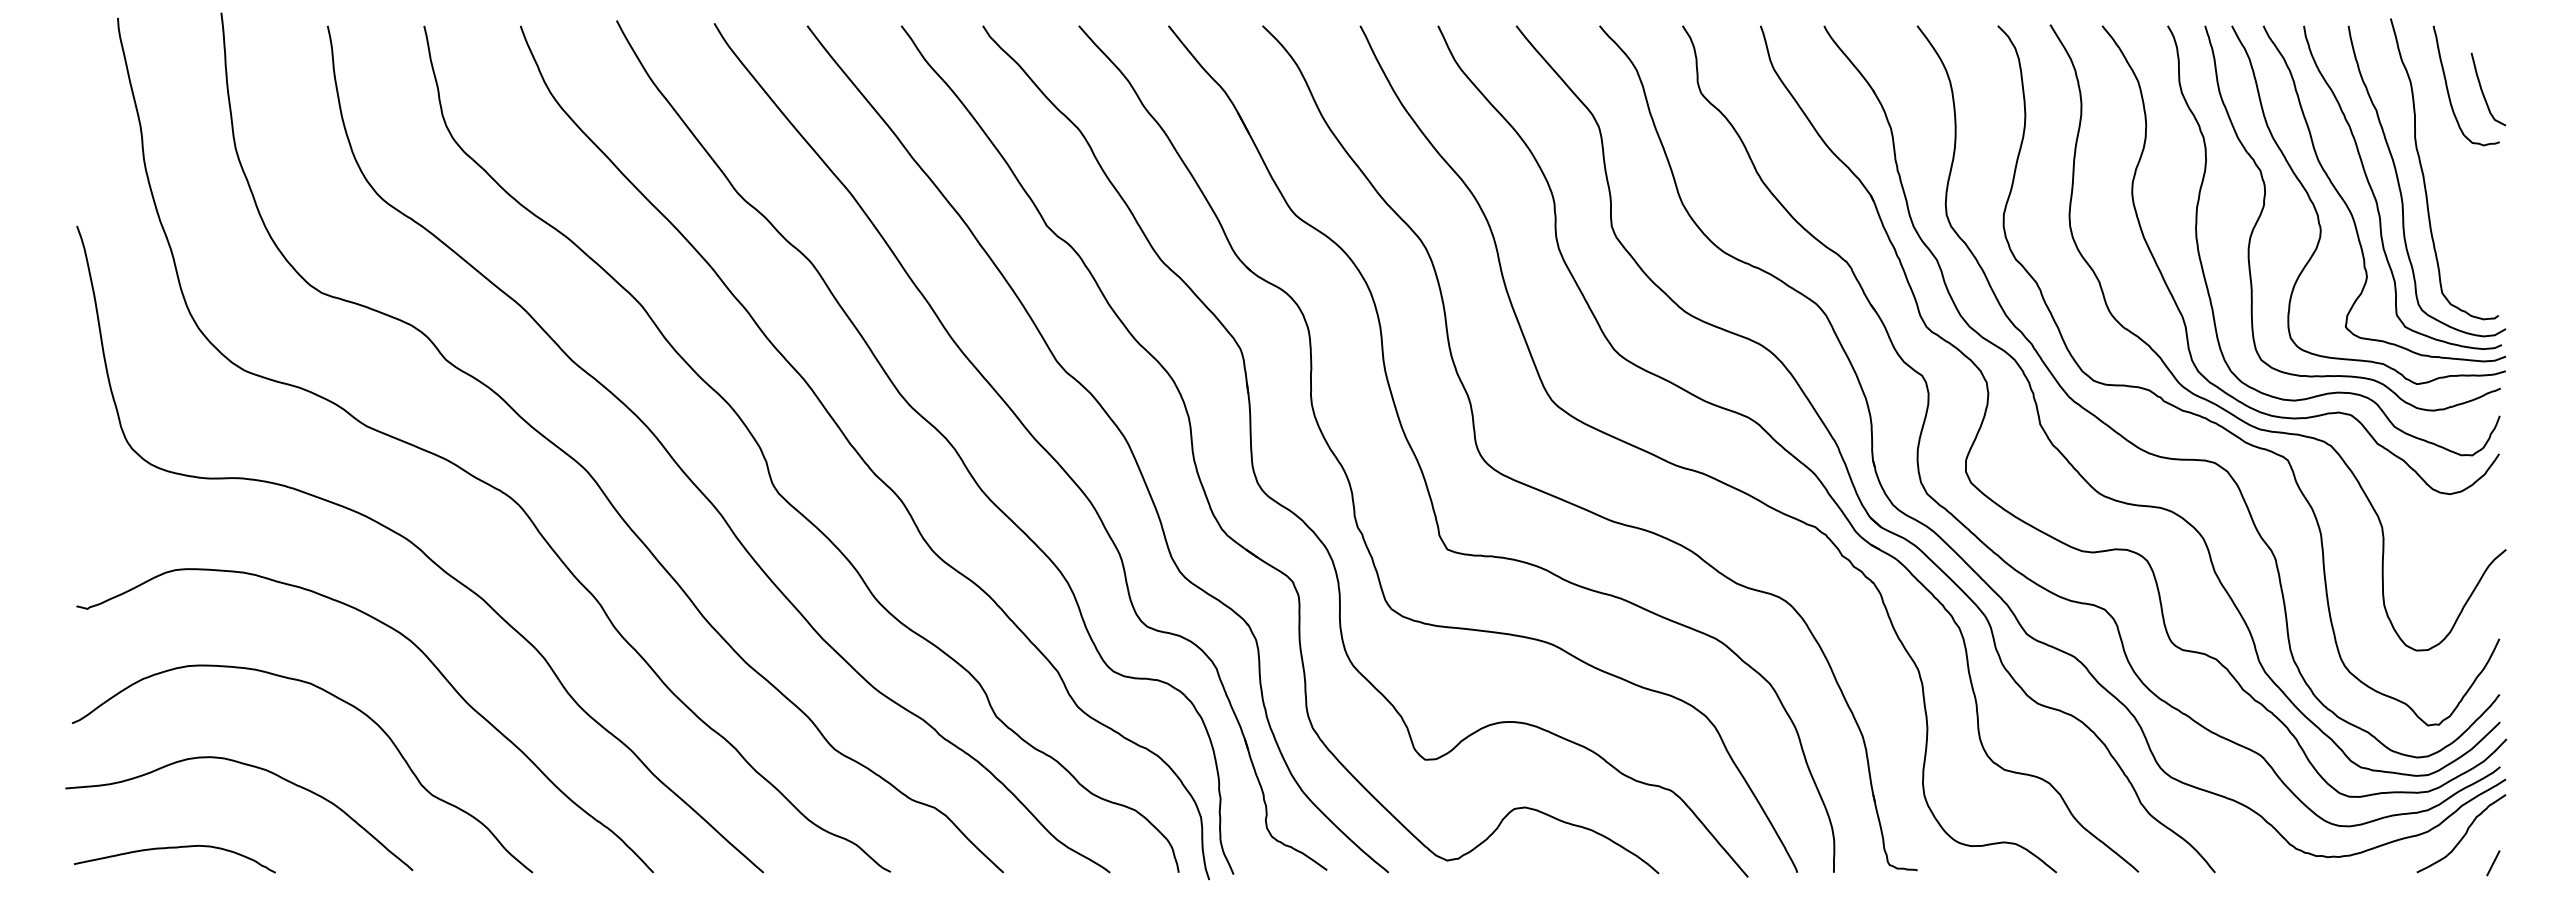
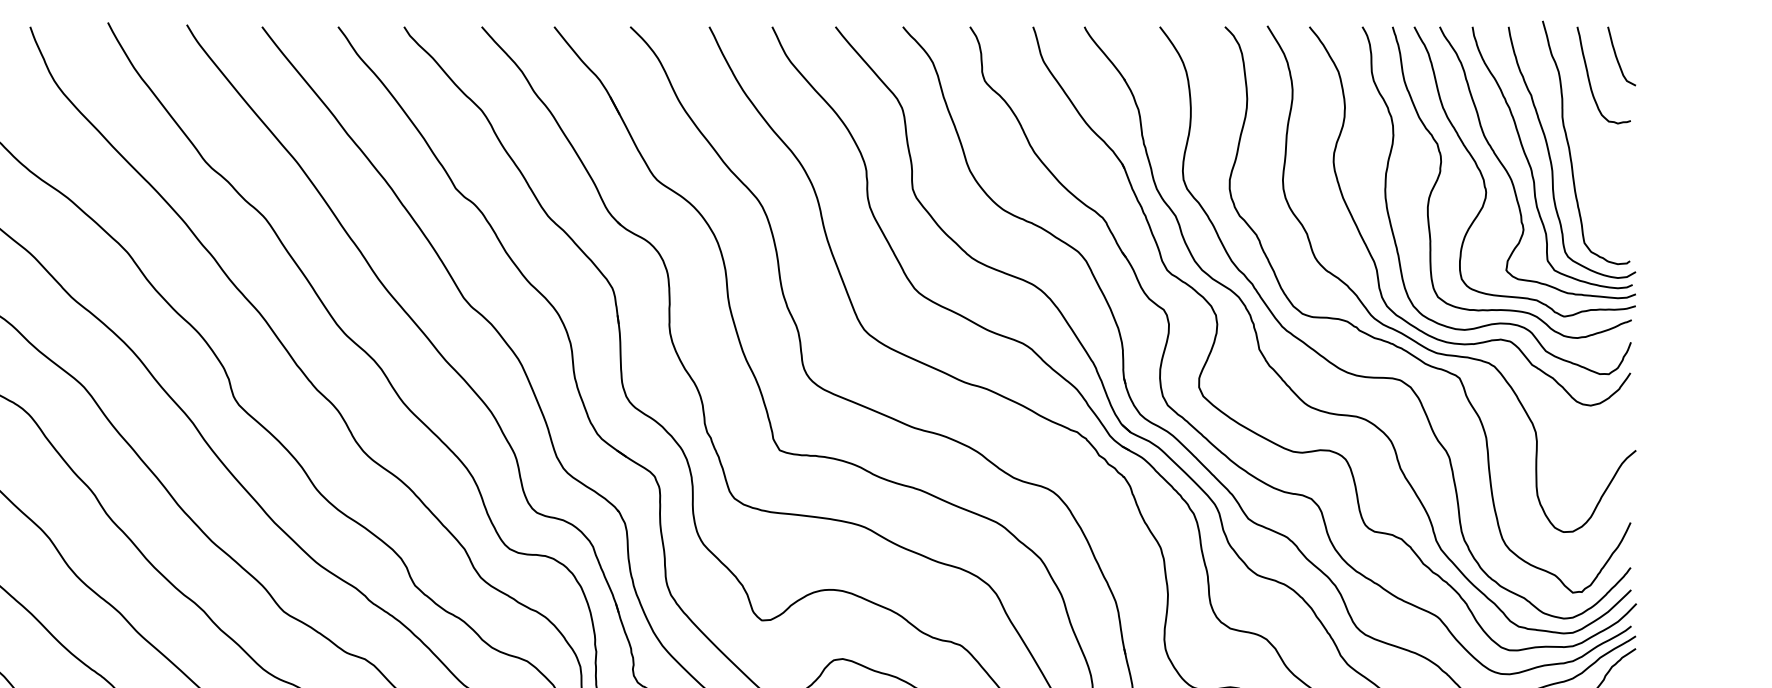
curve: (2483, 91) -> (1617, 58), moved

